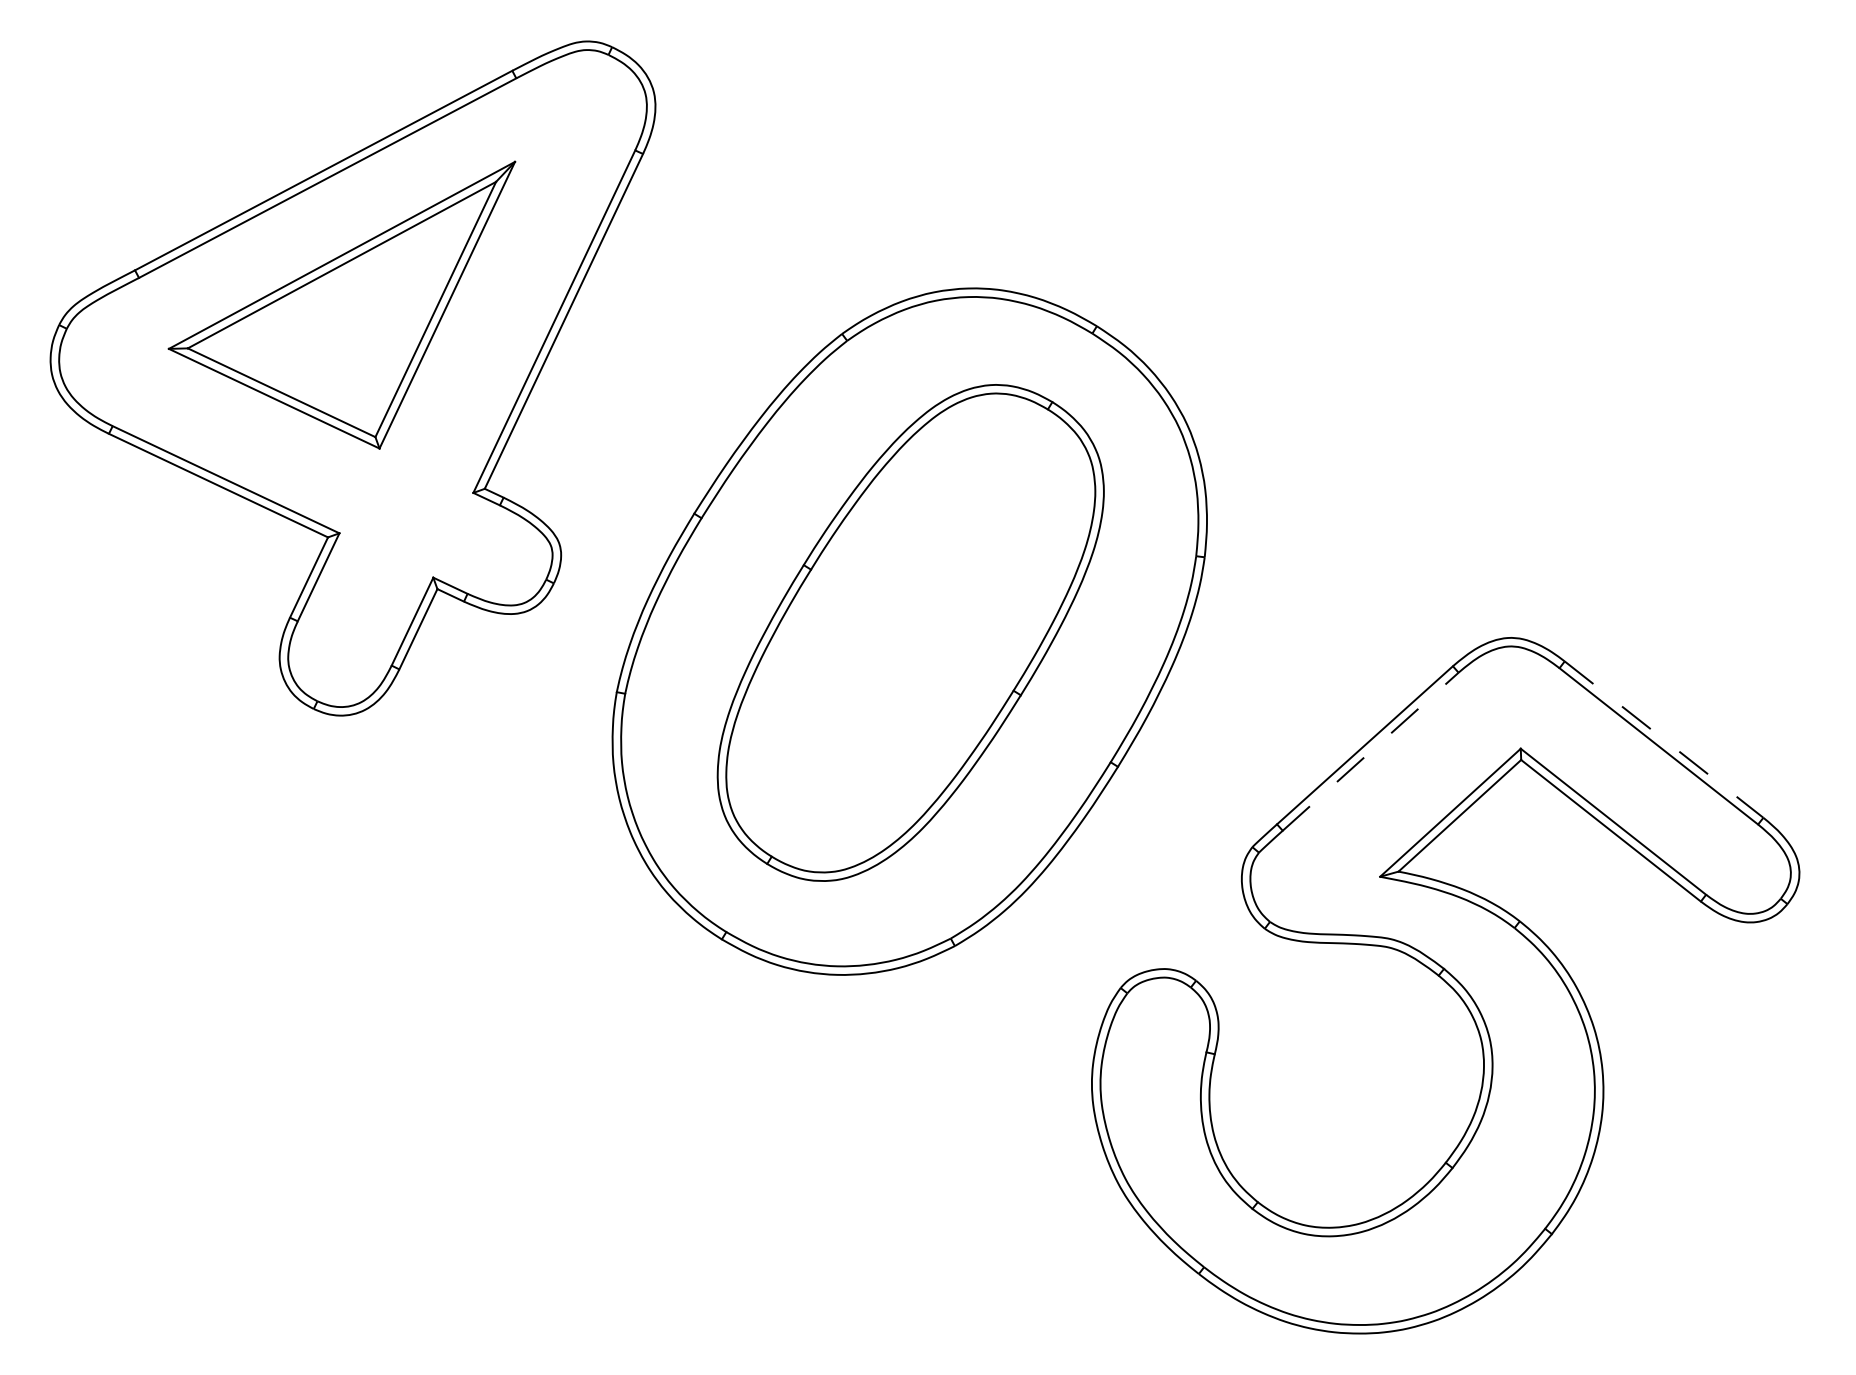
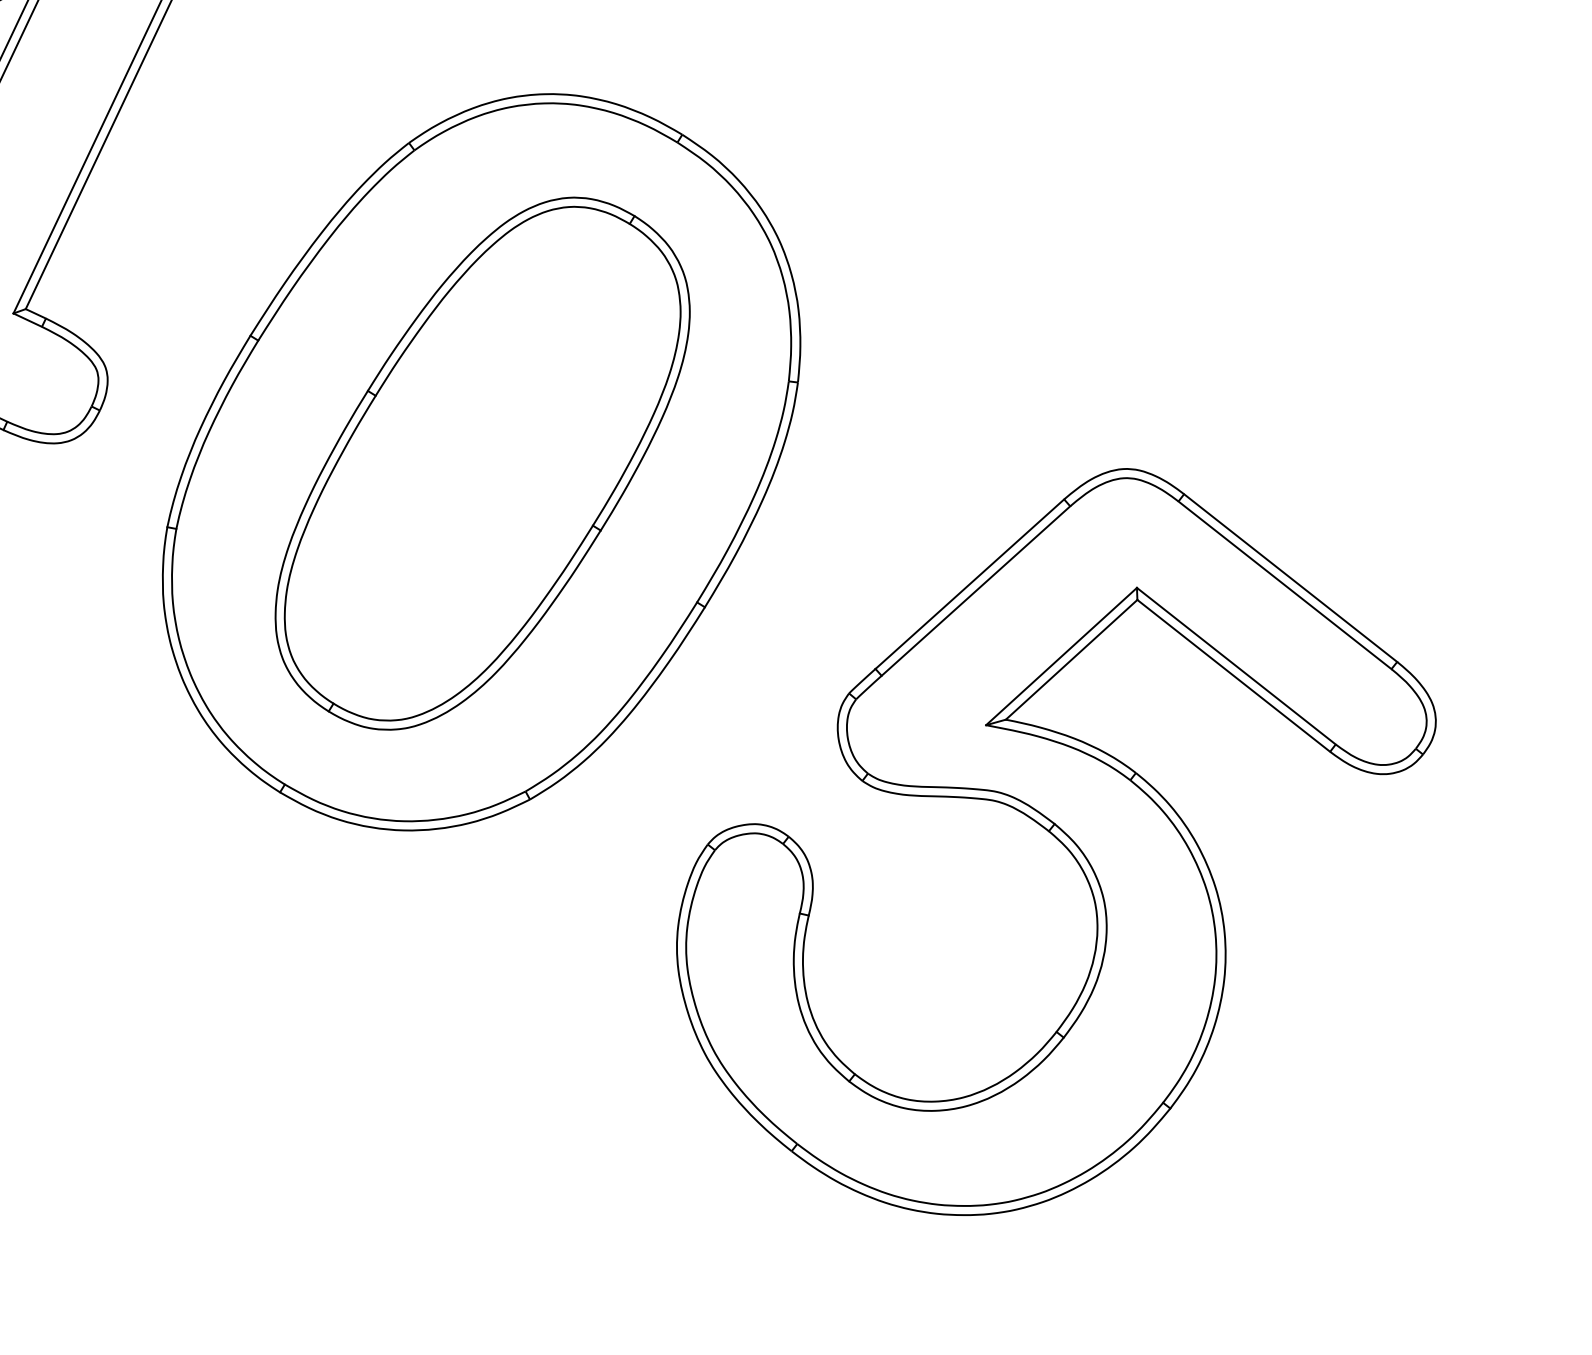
line: (1664, 739) -> (1291, 577), dashed -> solid
line: (1371, 751) -> (976, 590), dashed -> solid

